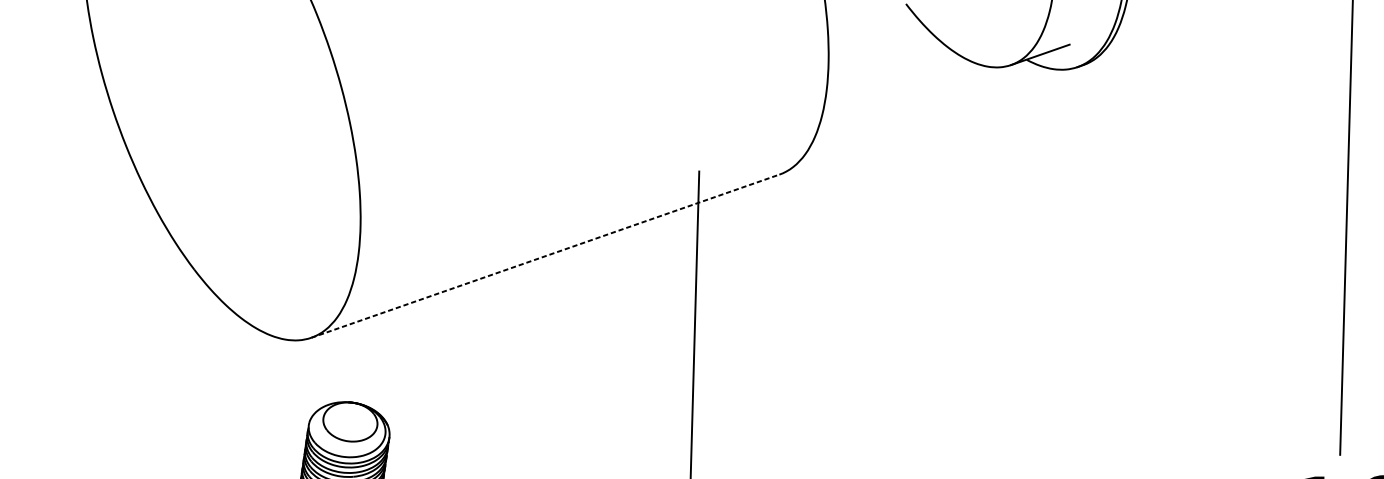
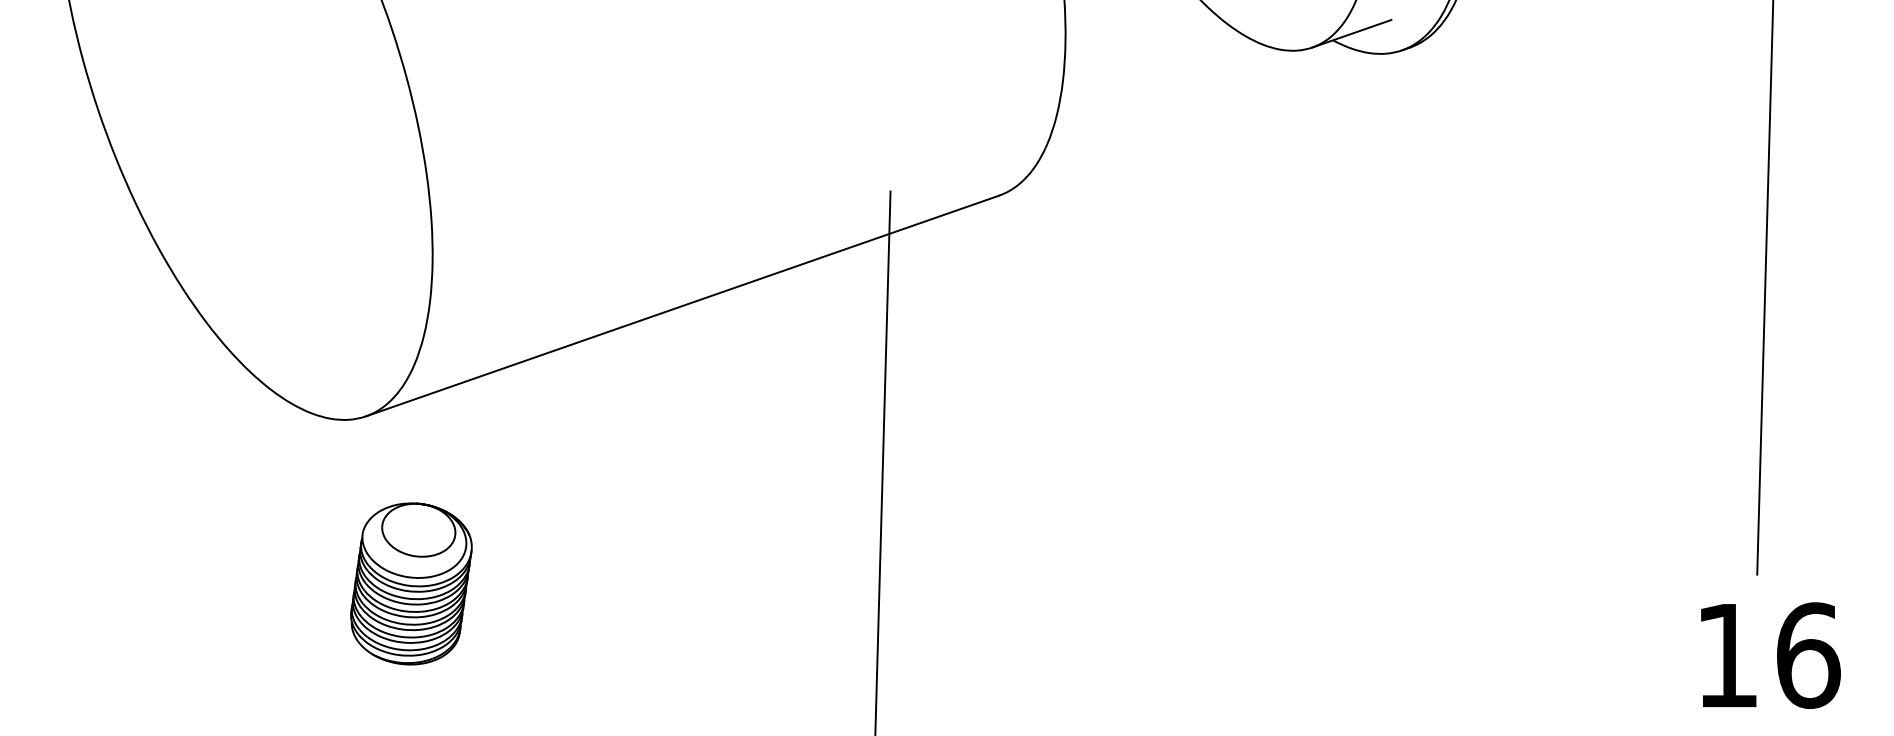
line: (545, 255) -> (682, 305), dashed -> solid

